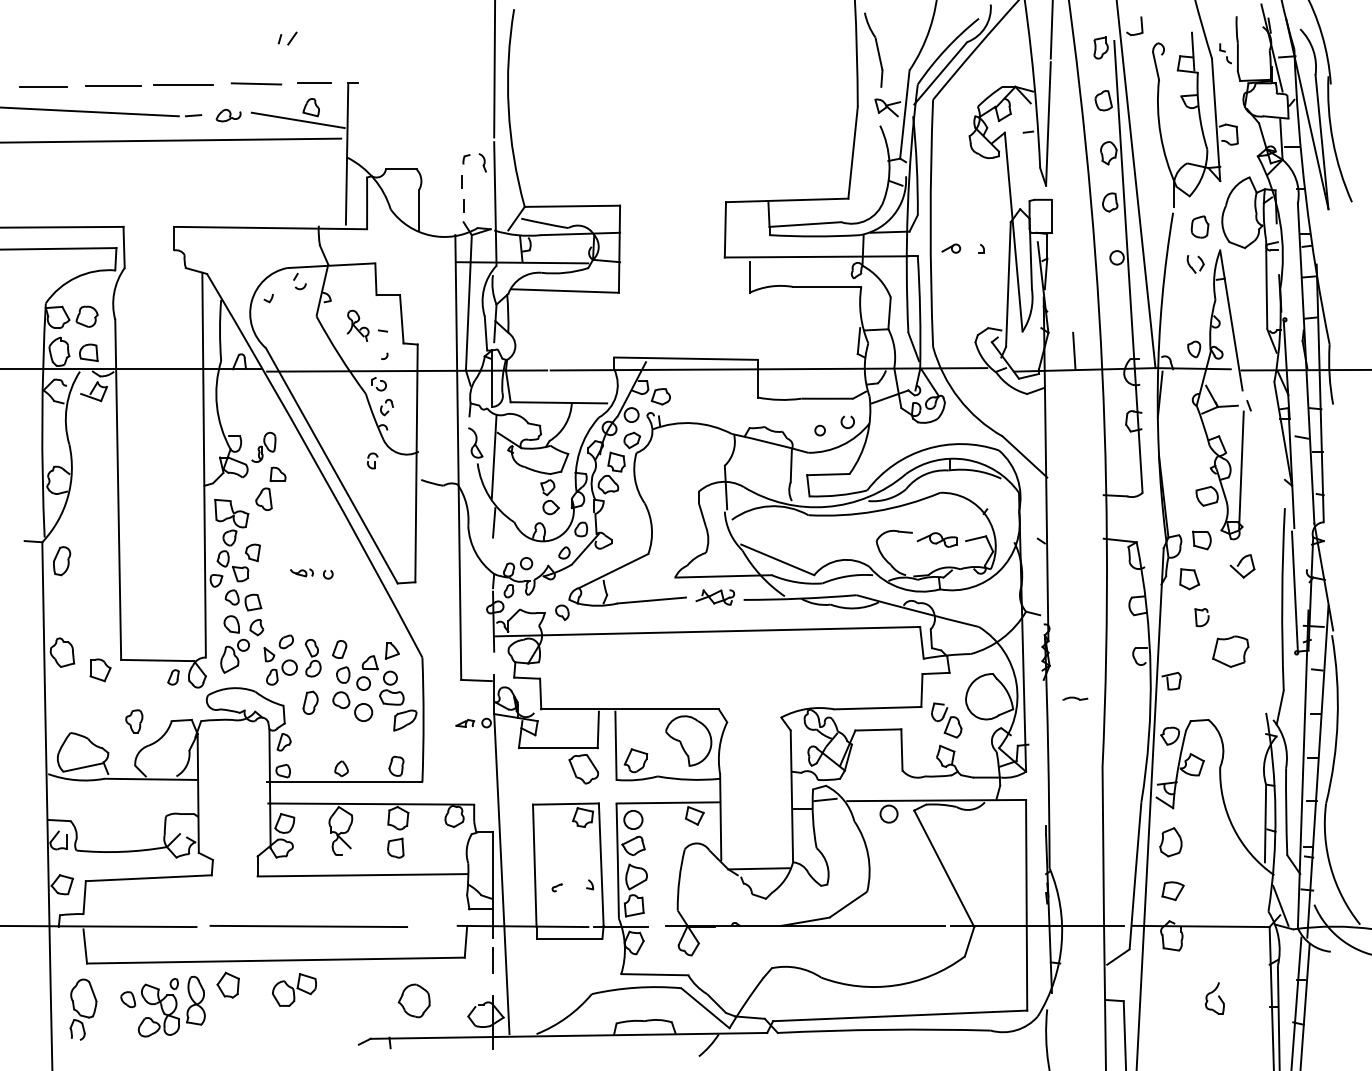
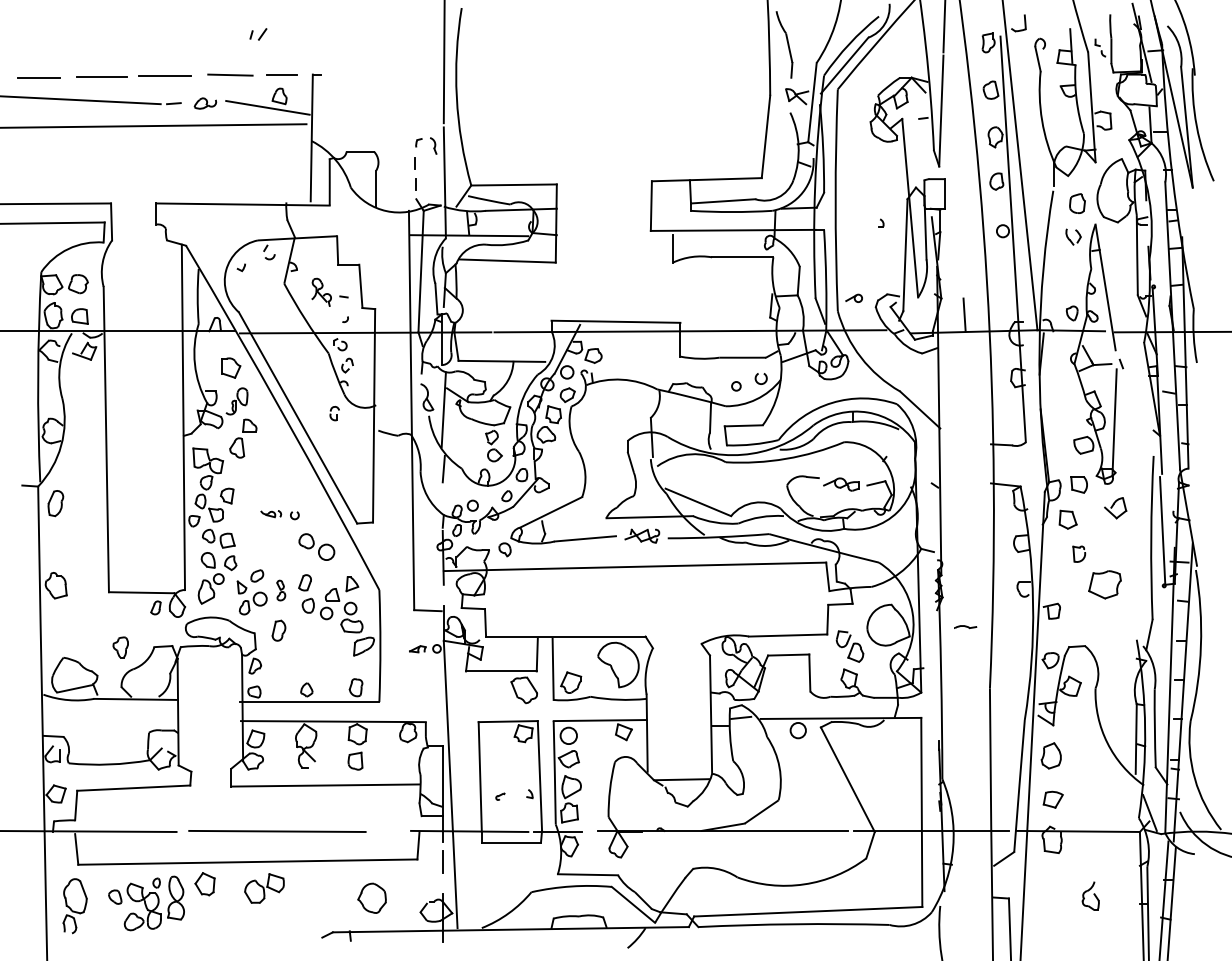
part: (951, 248) -> (854, 298), moved
part: (312, 657) -> (280, 590), size x0.6
part: (100, 670) -> (231, 368), moved
part: (352, 706) -> (316, 546), moved

